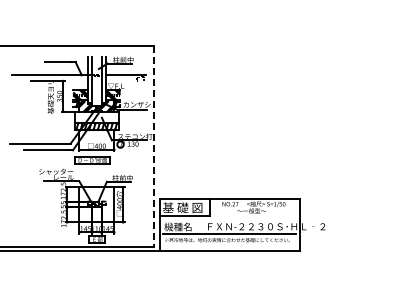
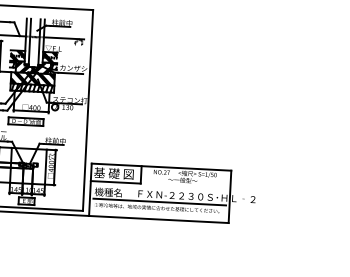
hatch: (96, 117) -> (32, 79), added
line: (153, 146) -> (87, 110), dashed -> solid

